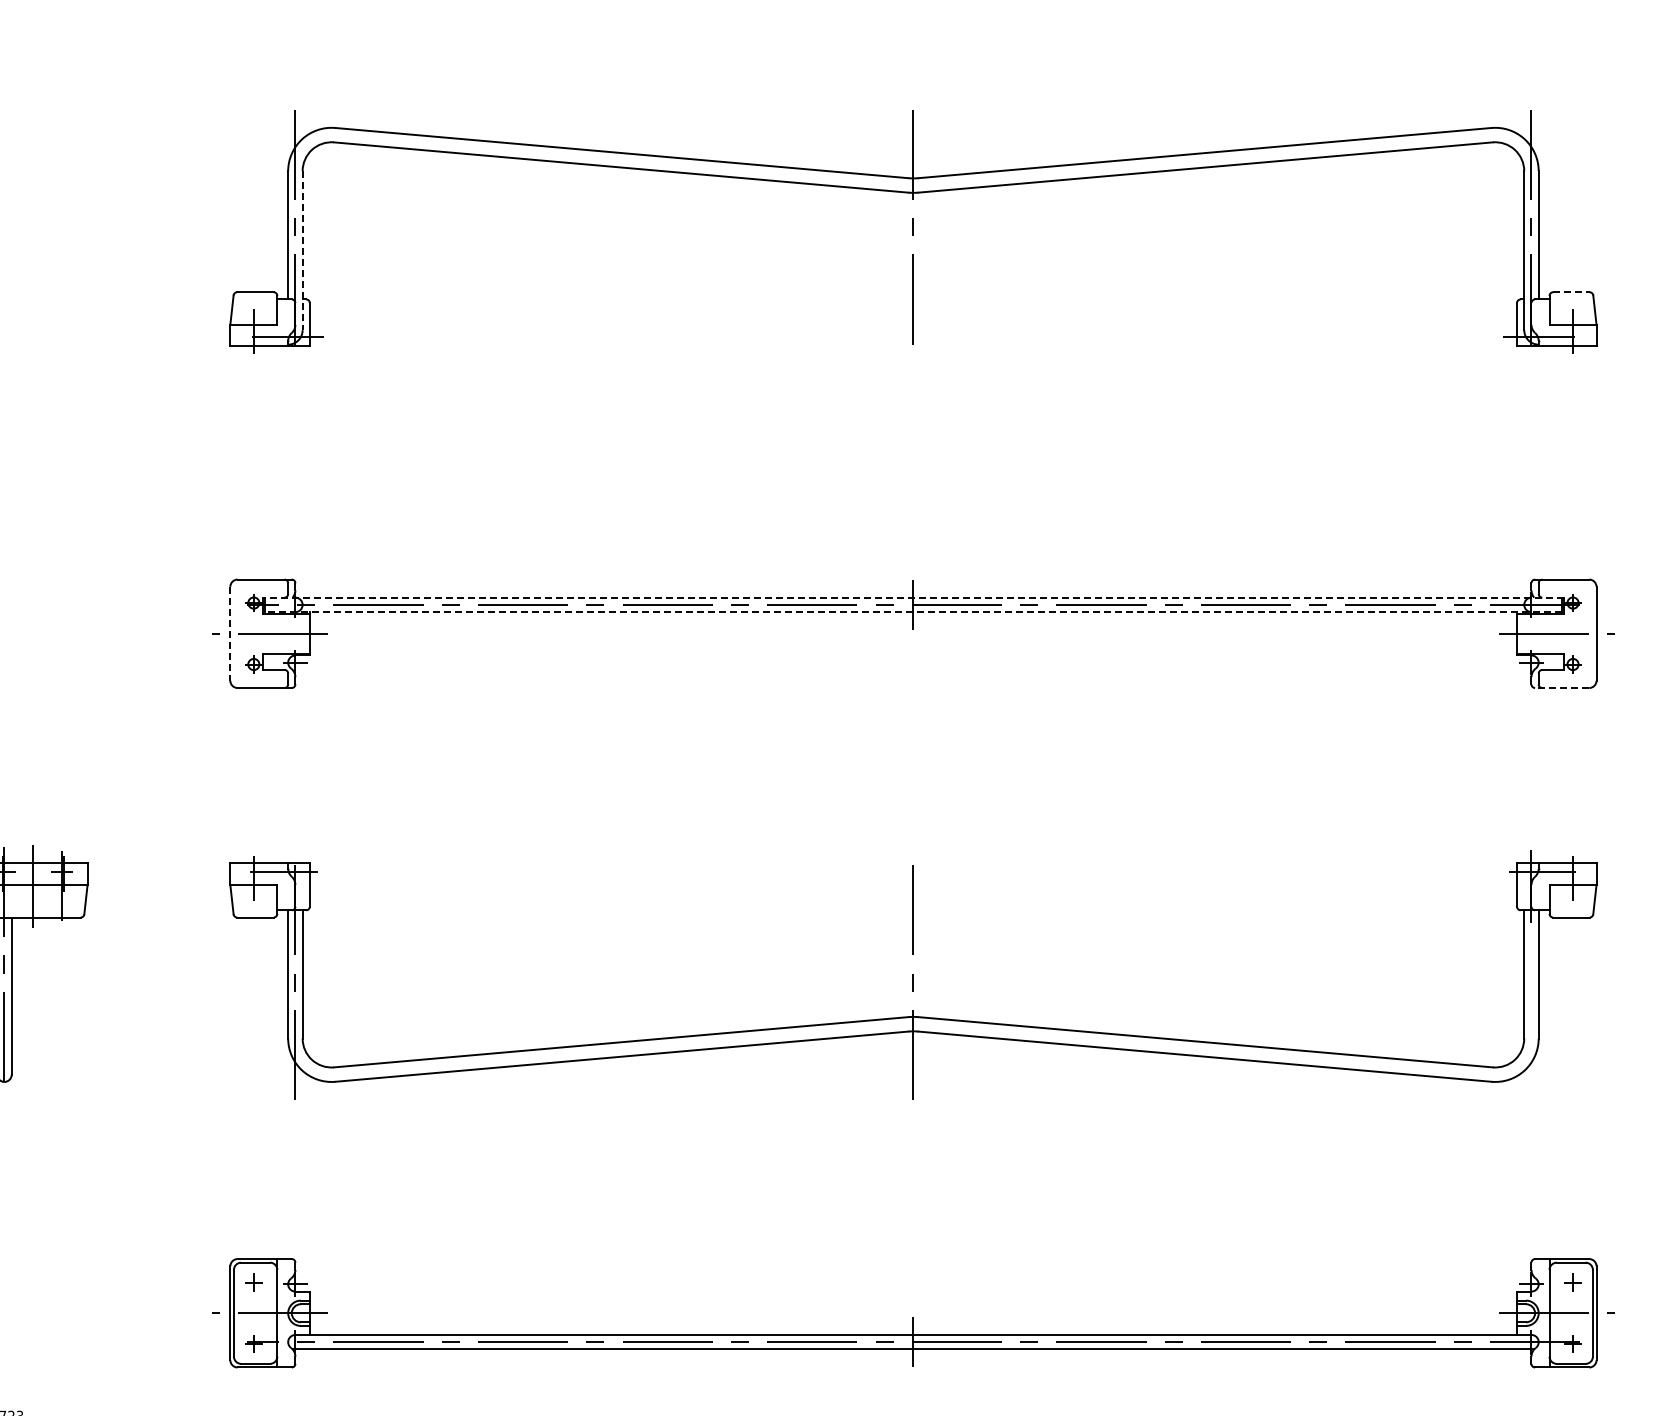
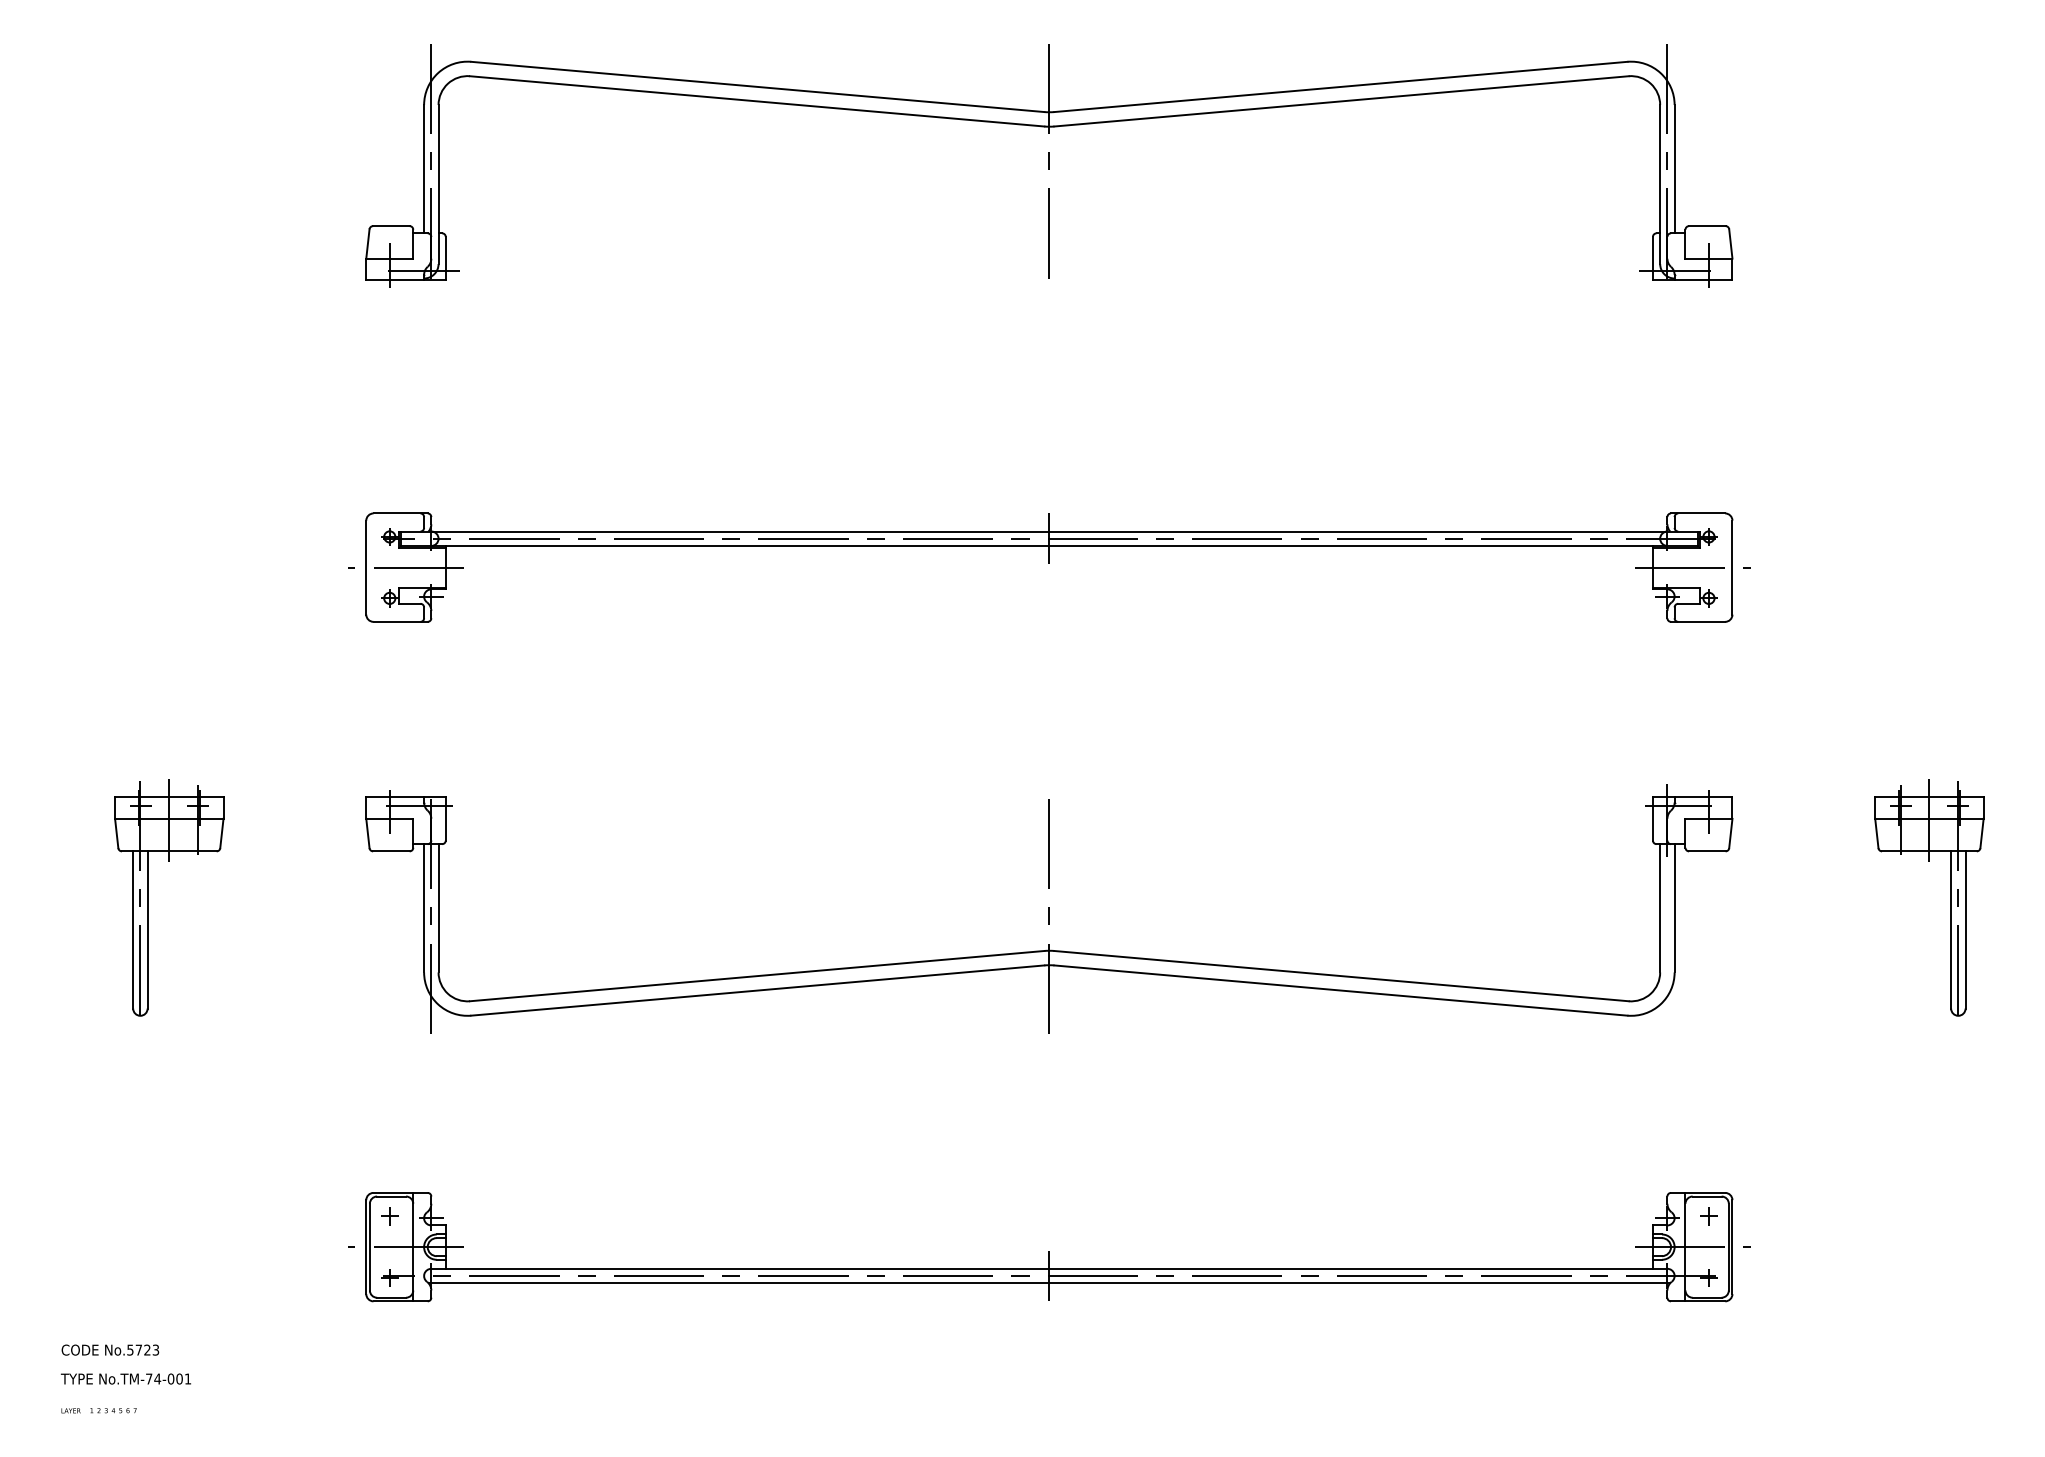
line: (302, 250) -> (438, 184), dashed -> solid
line: (1571, 292) -> (1707, 226), dashed -> solid
line: (913, 597) -> (1049, 531), dashed -> solid
line: (913, 611) -> (1049, 545), dashed -> solid
line: (230, 633) -> (366, 567), dashed -> solid
line: (1561, 687) -> (1697, 621), dashed -> solid

